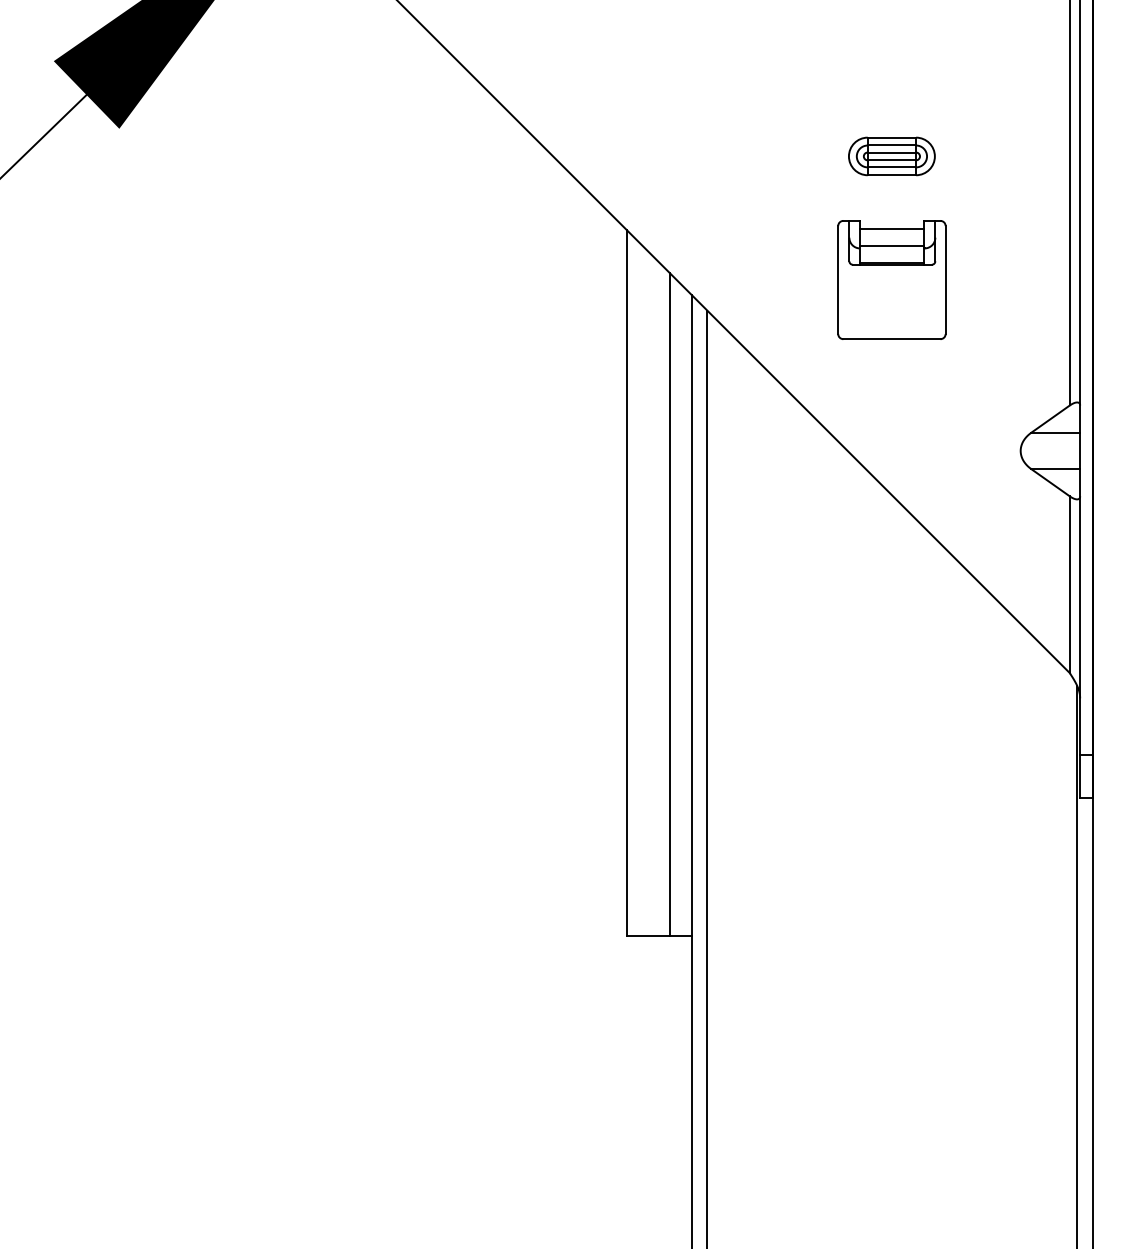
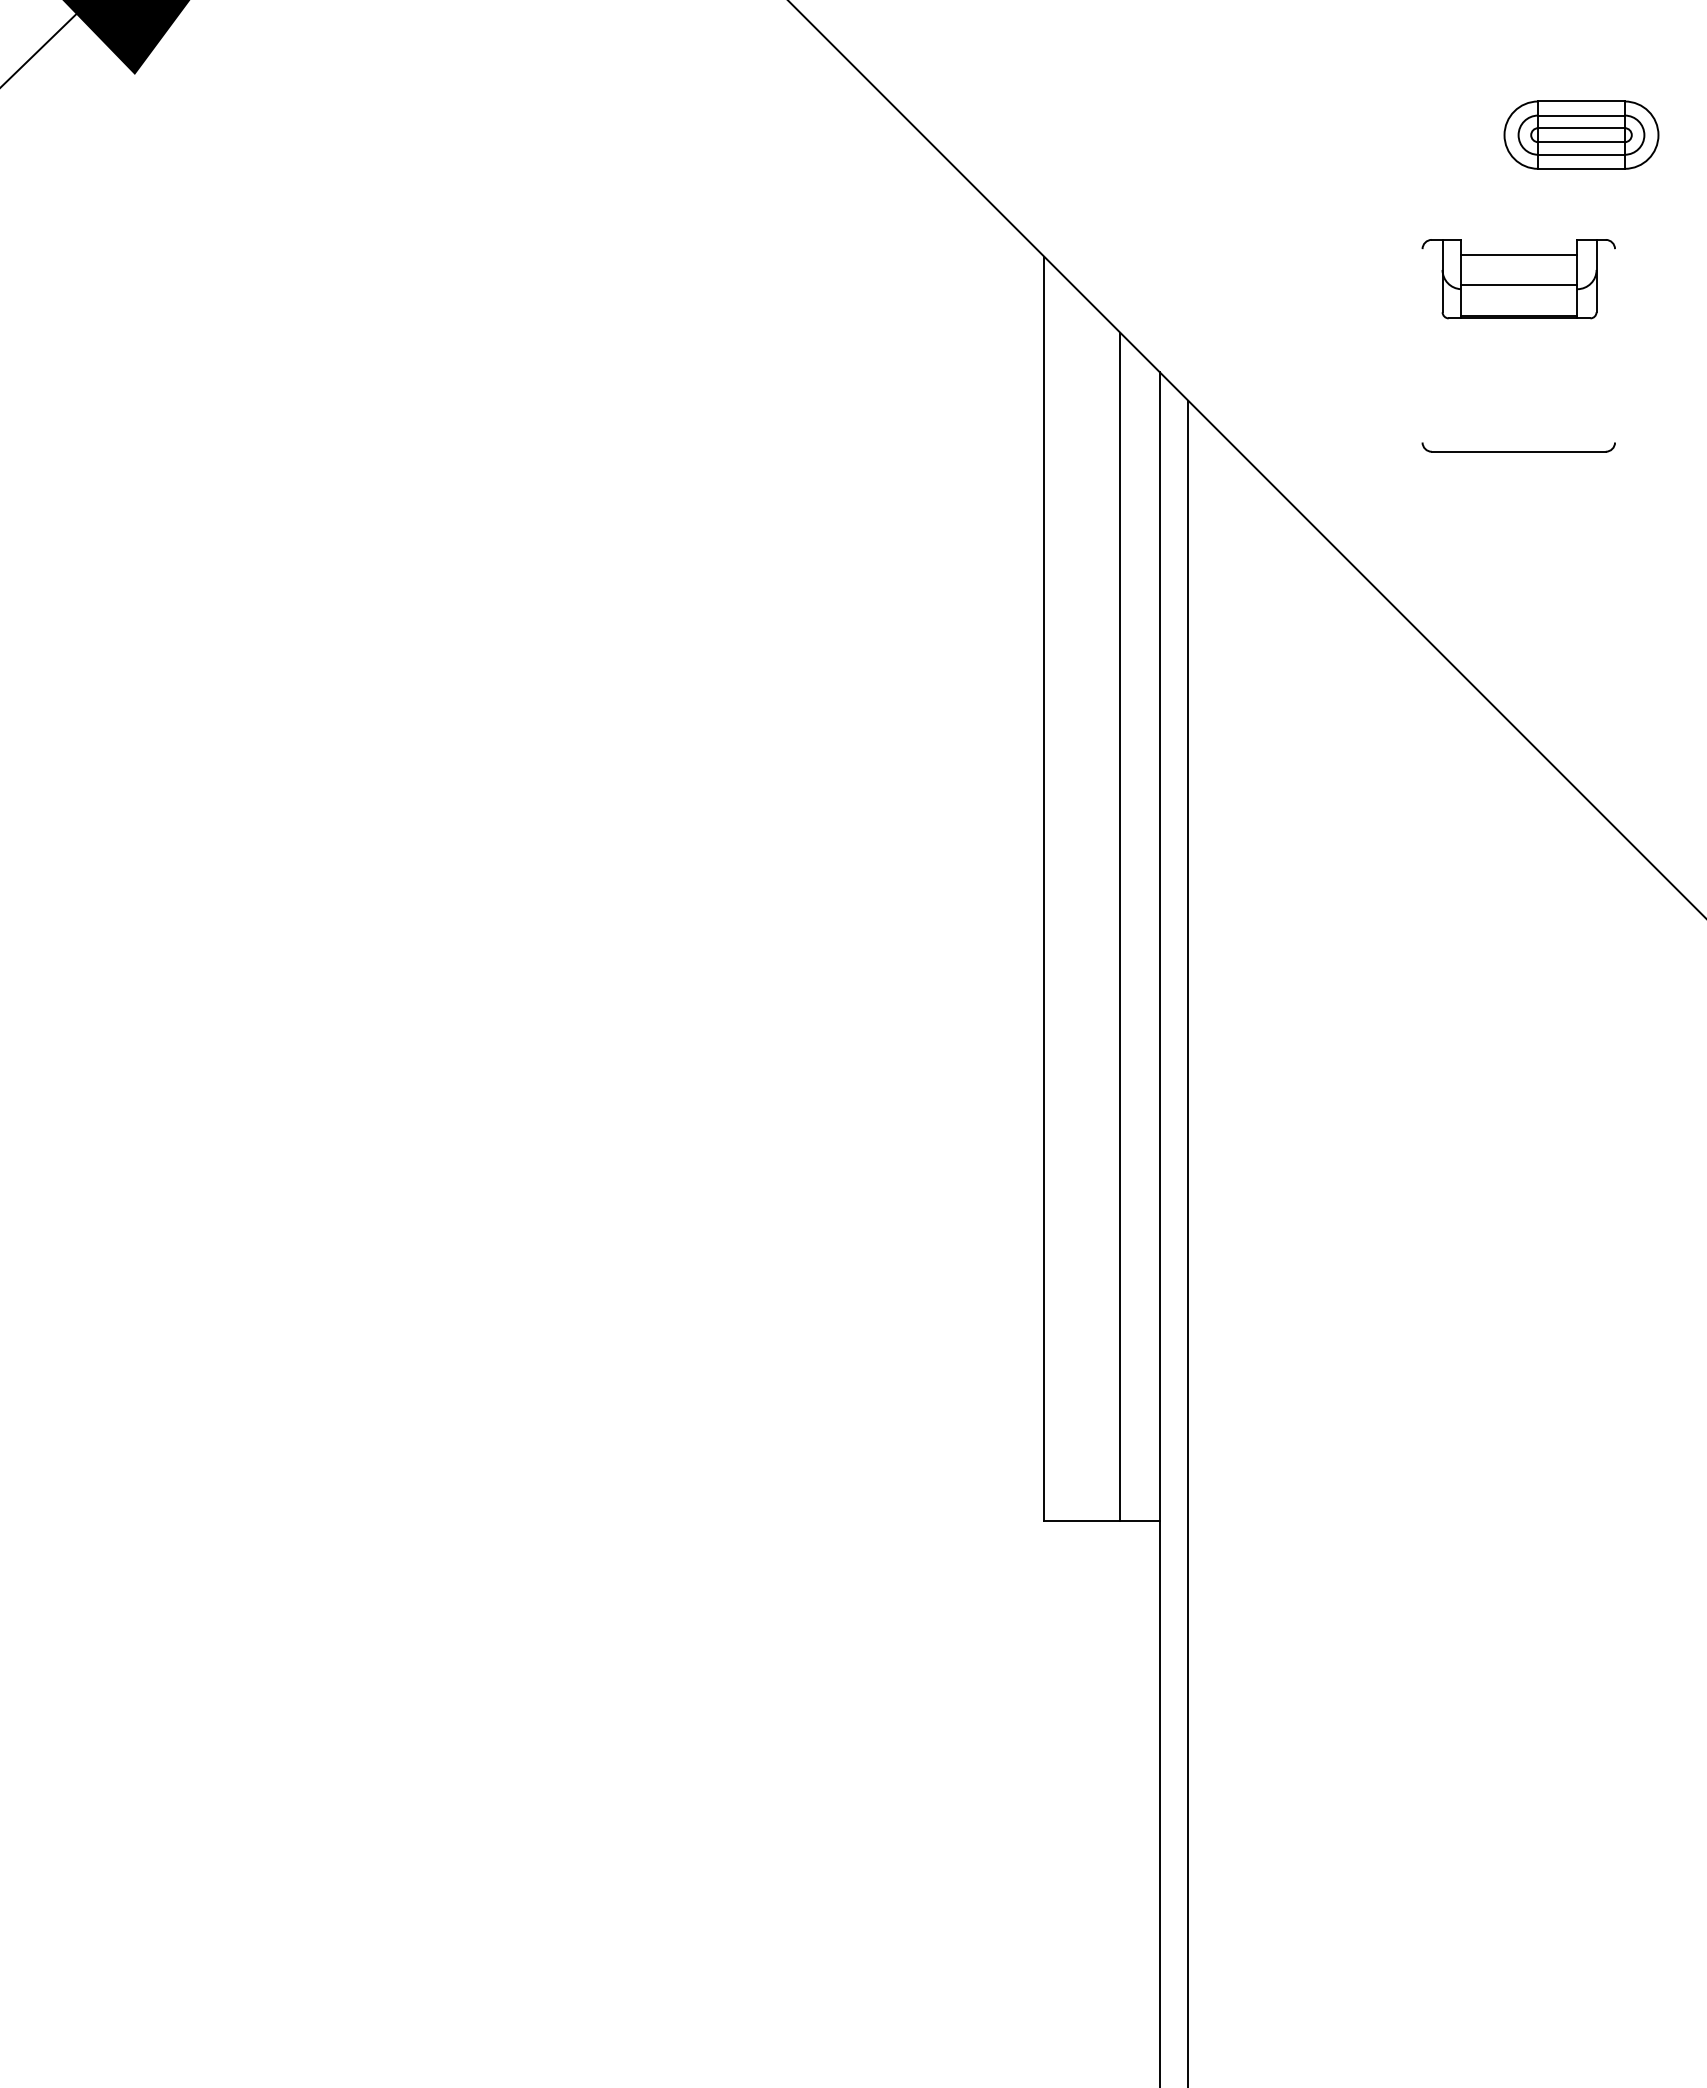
part: (891, 156) -> (1580, 135), moved
line: (838, 280) -> (1423, 346), removed
line: (945, 280) -> (1614, 346), removed

